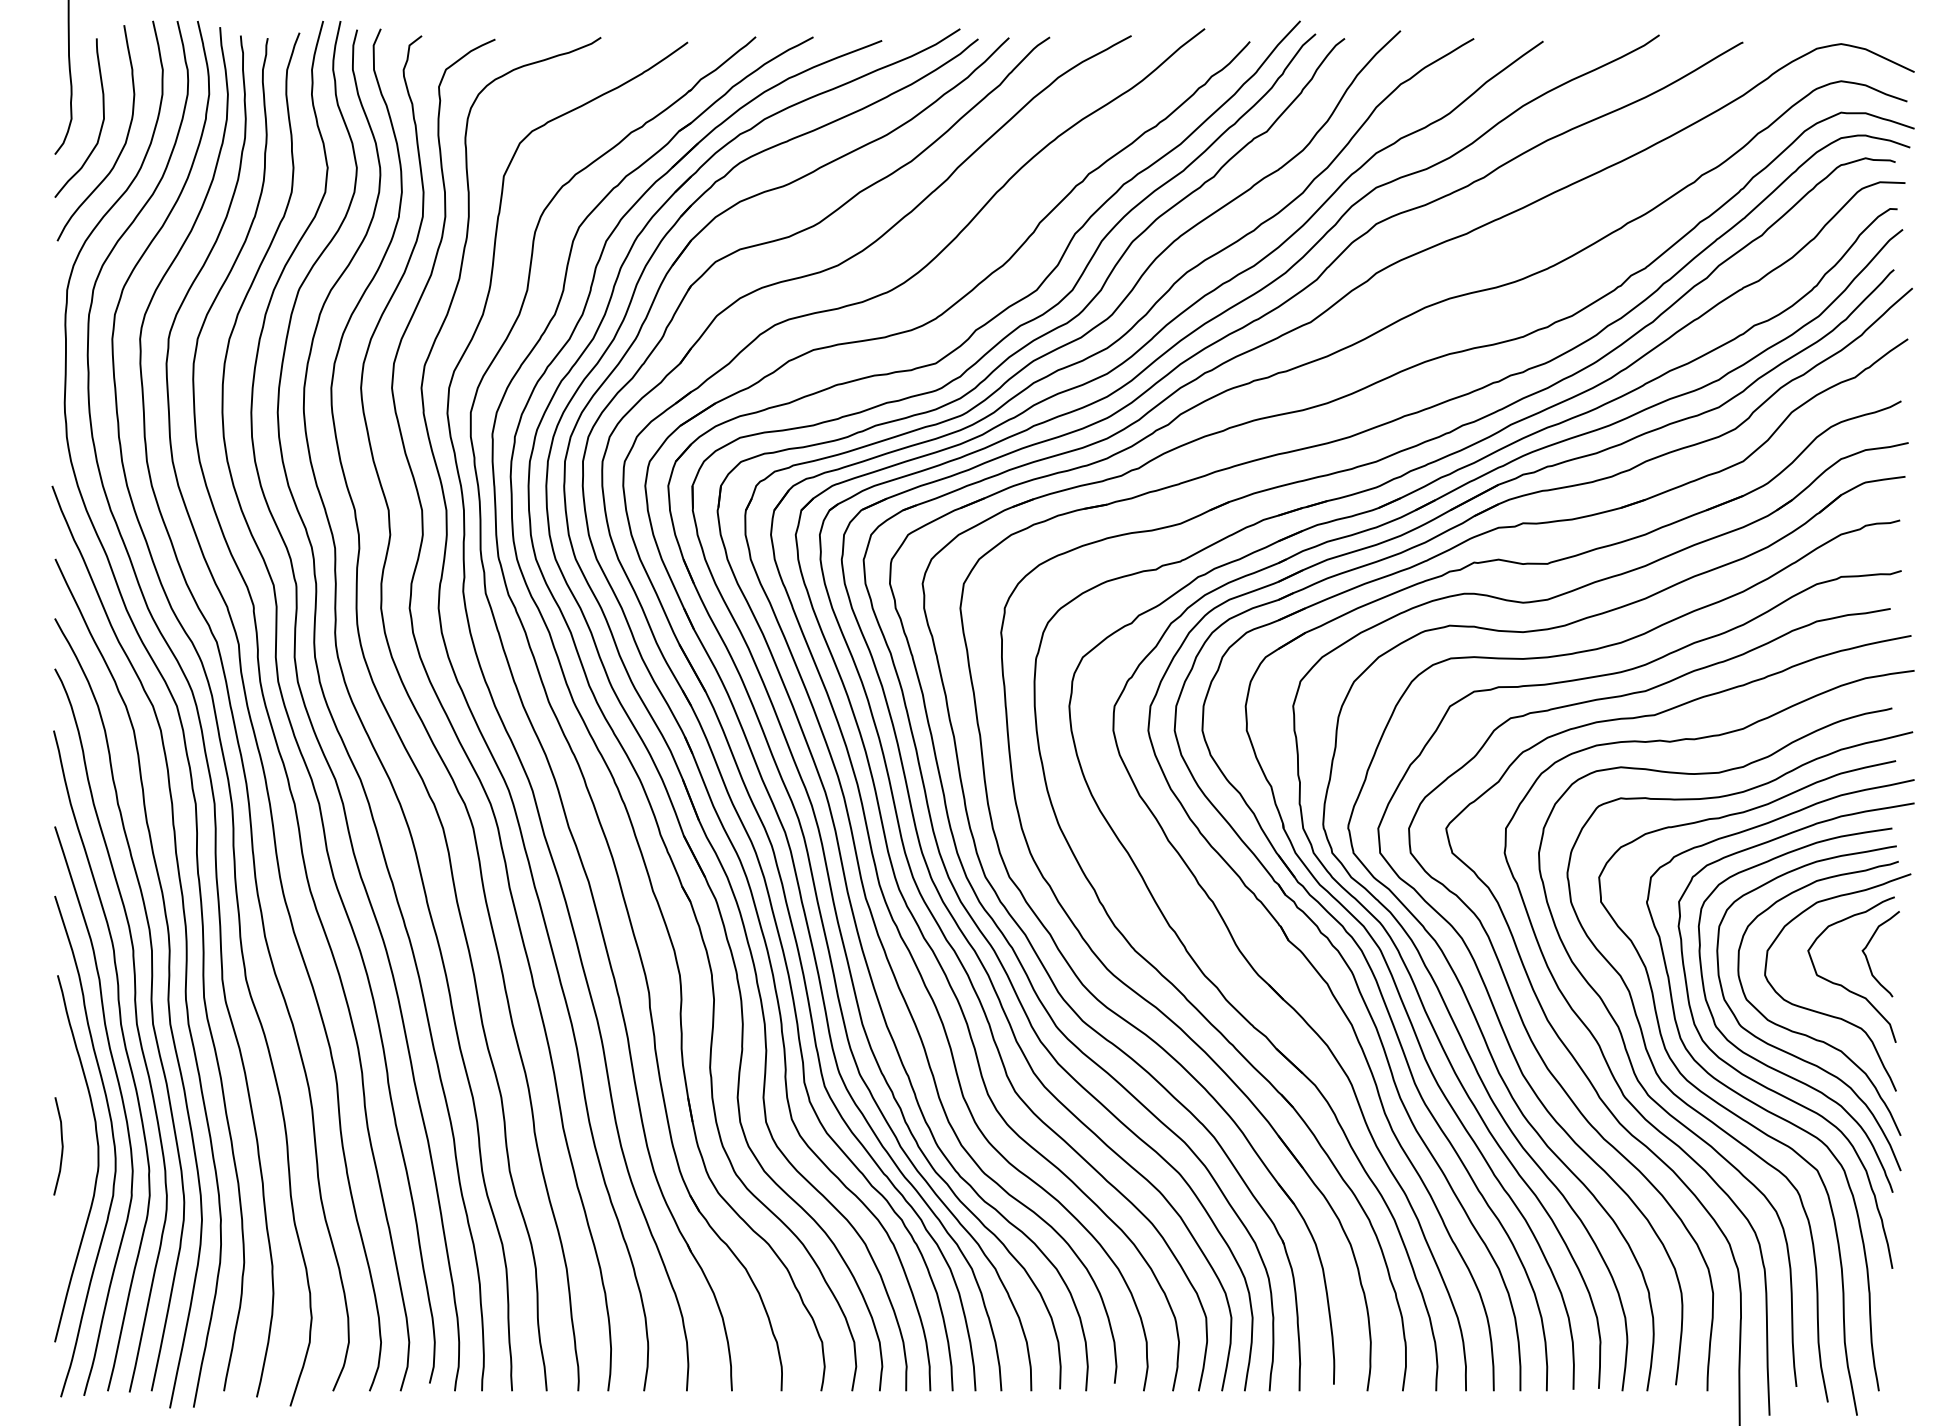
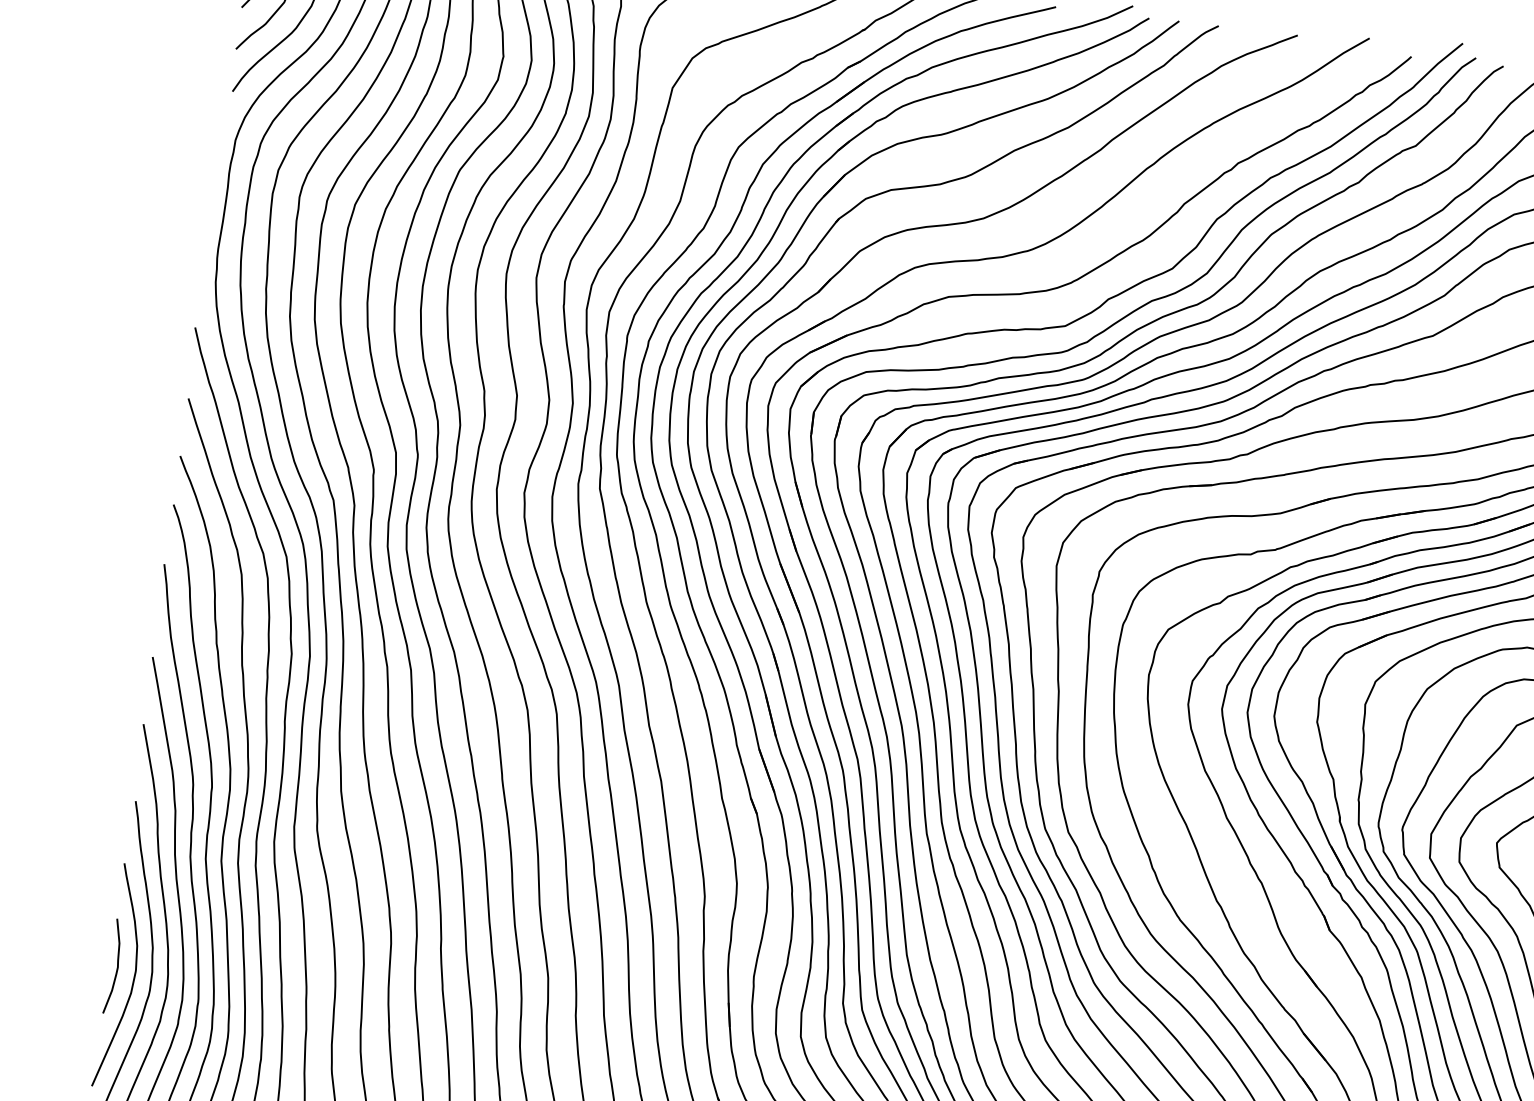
curve: (79, 1157) -> (132, 980), added

